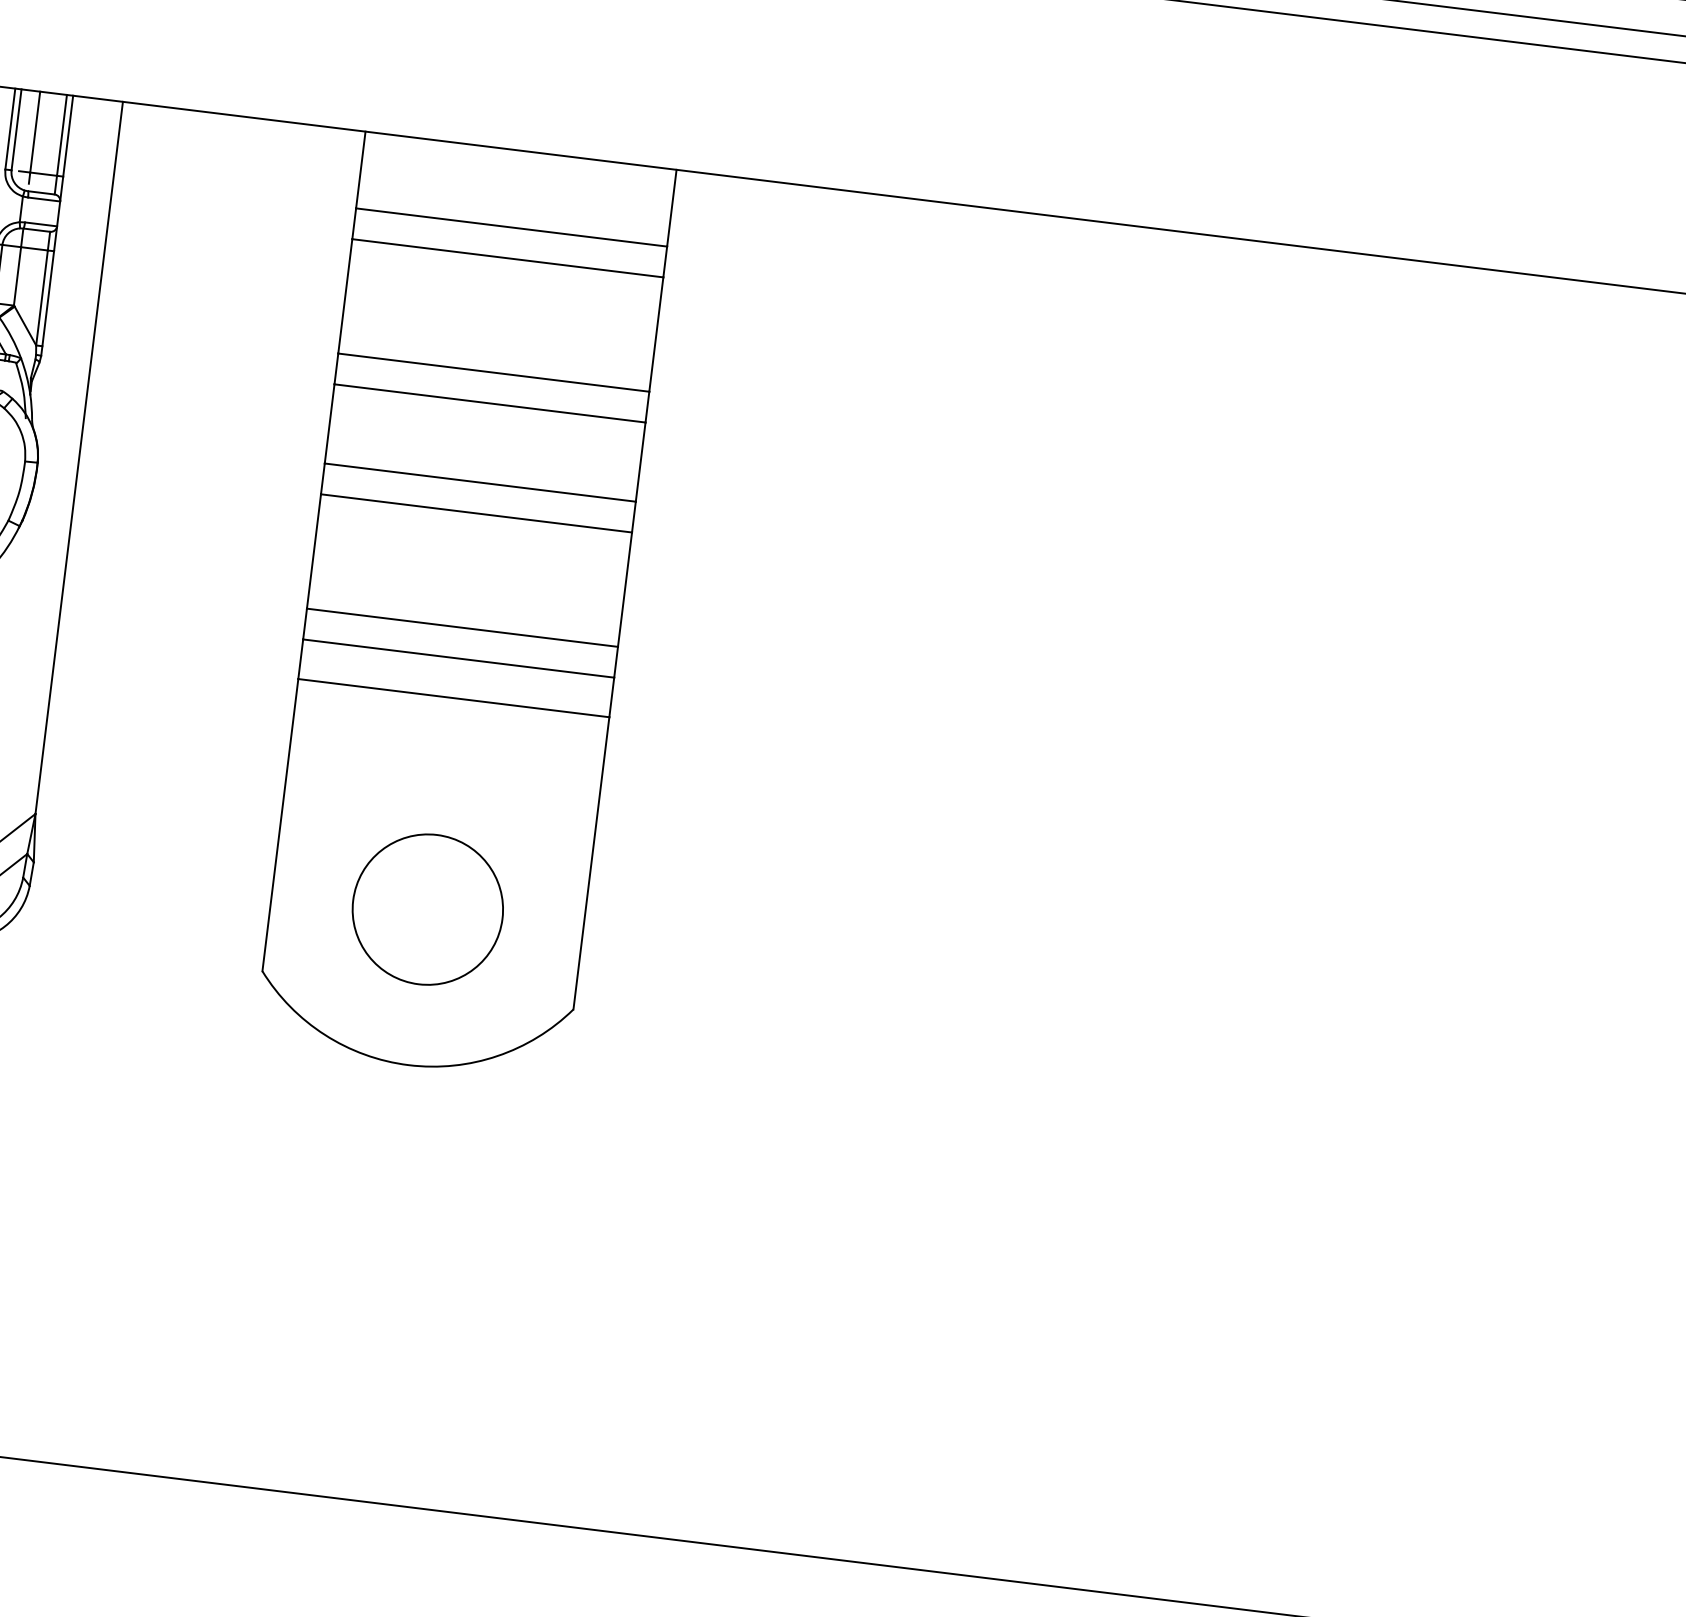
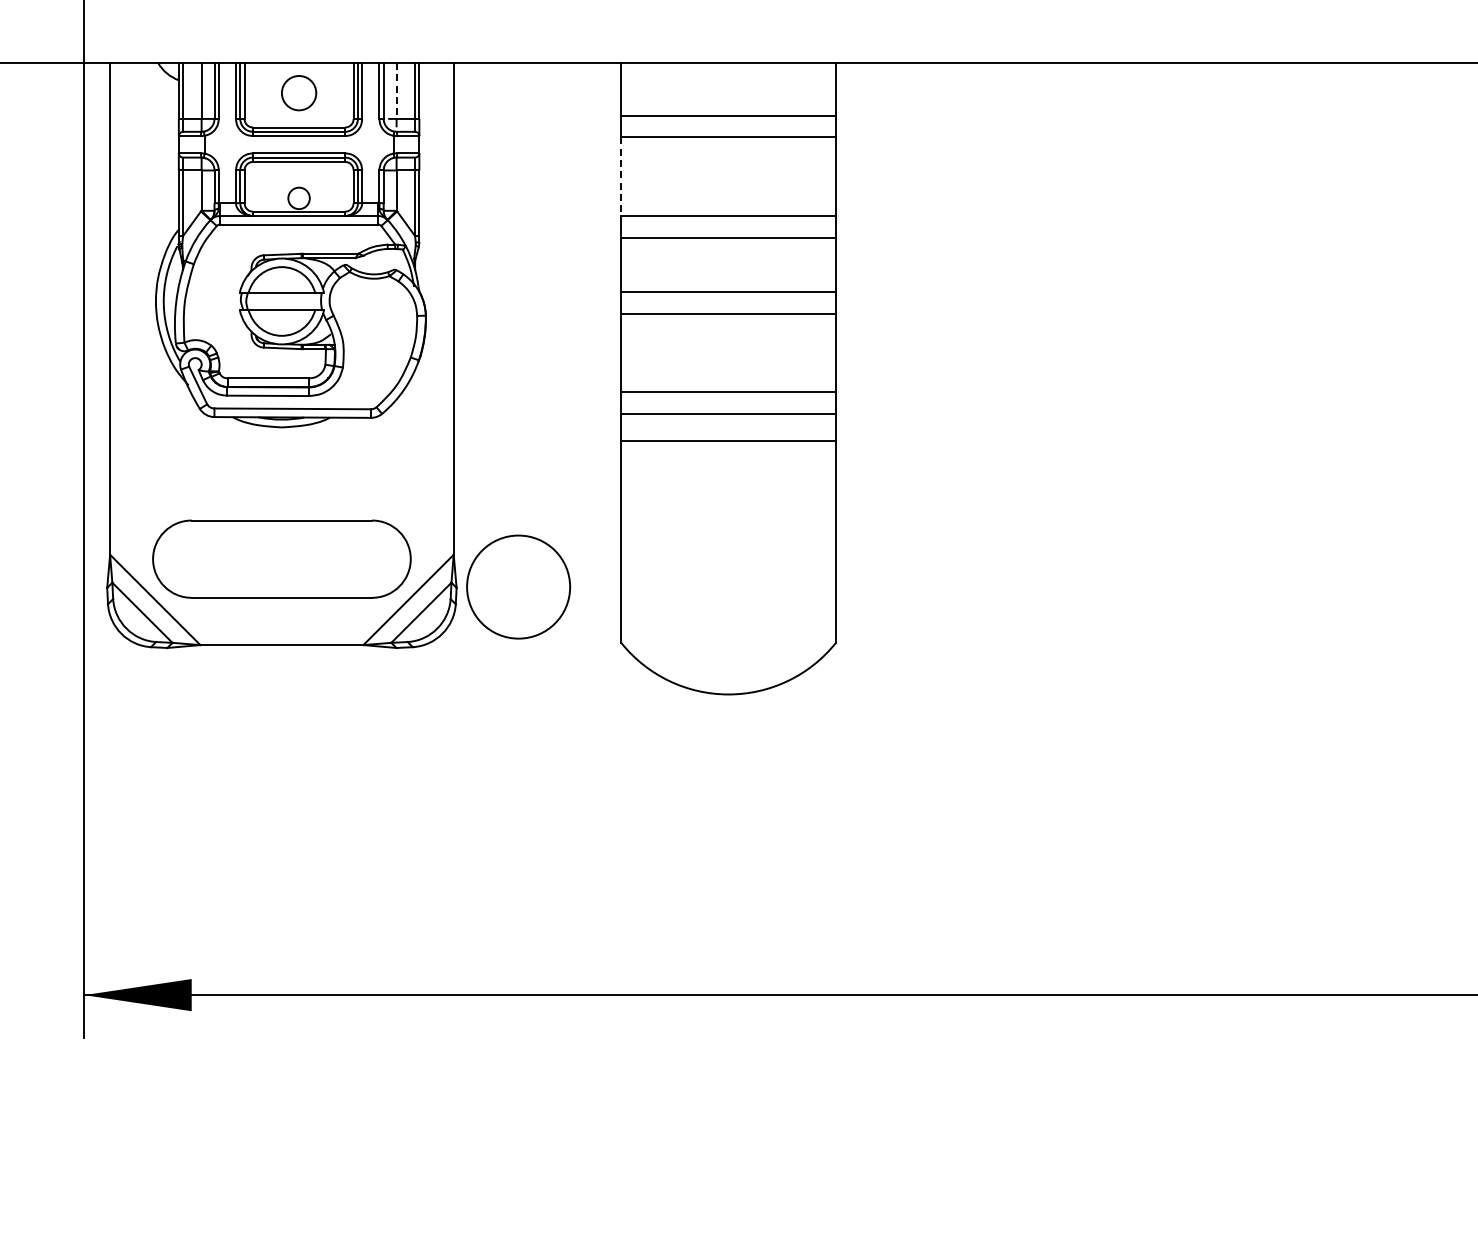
line: (35, 132) -> (396, 91), solid -> dashed
line: (345, 297) -> (621, 177), solid -> dashed
circle: (427, 908) -> (518, 586), moved

